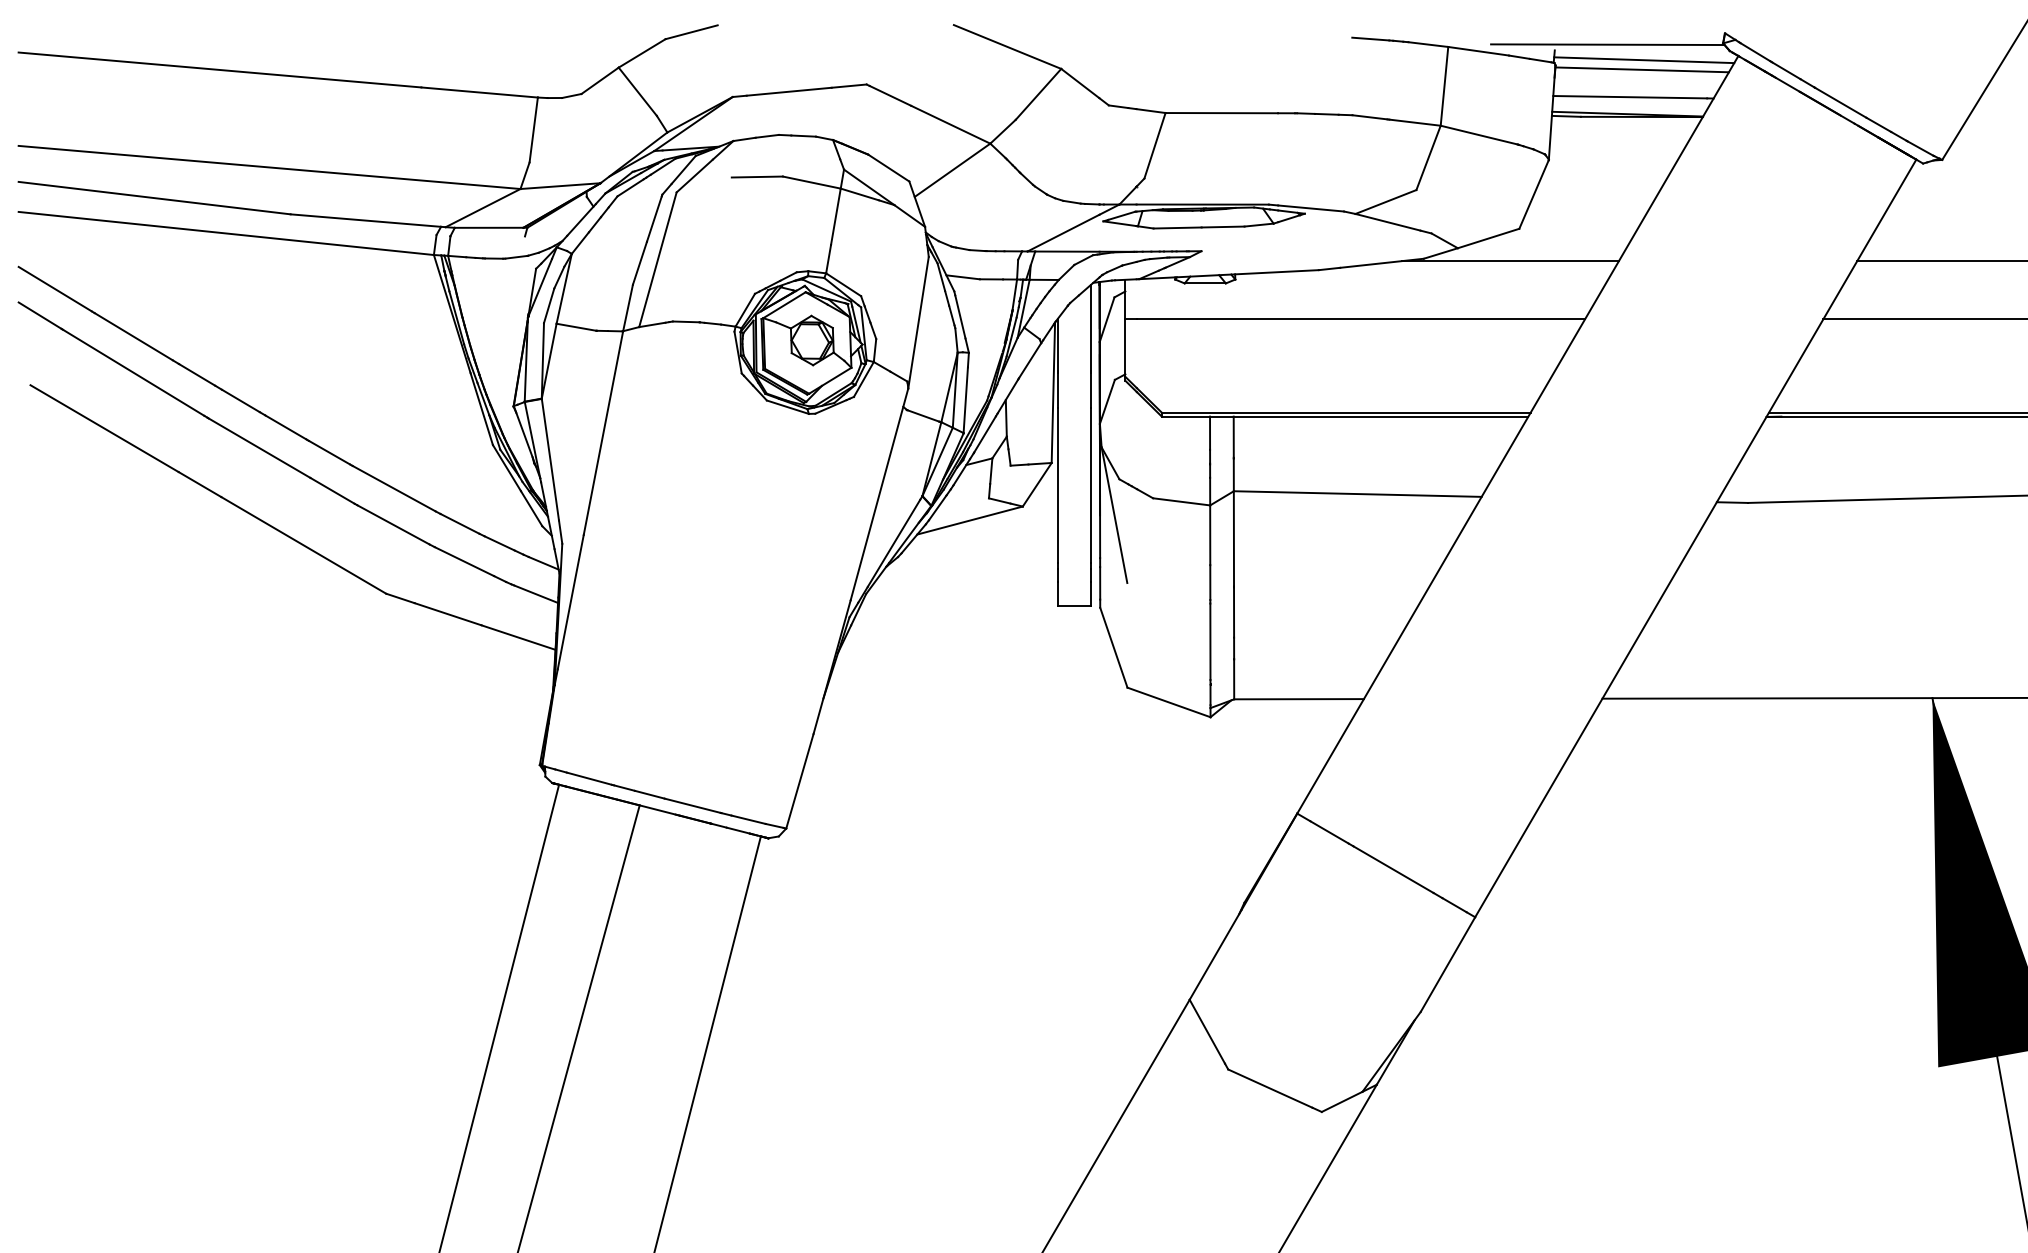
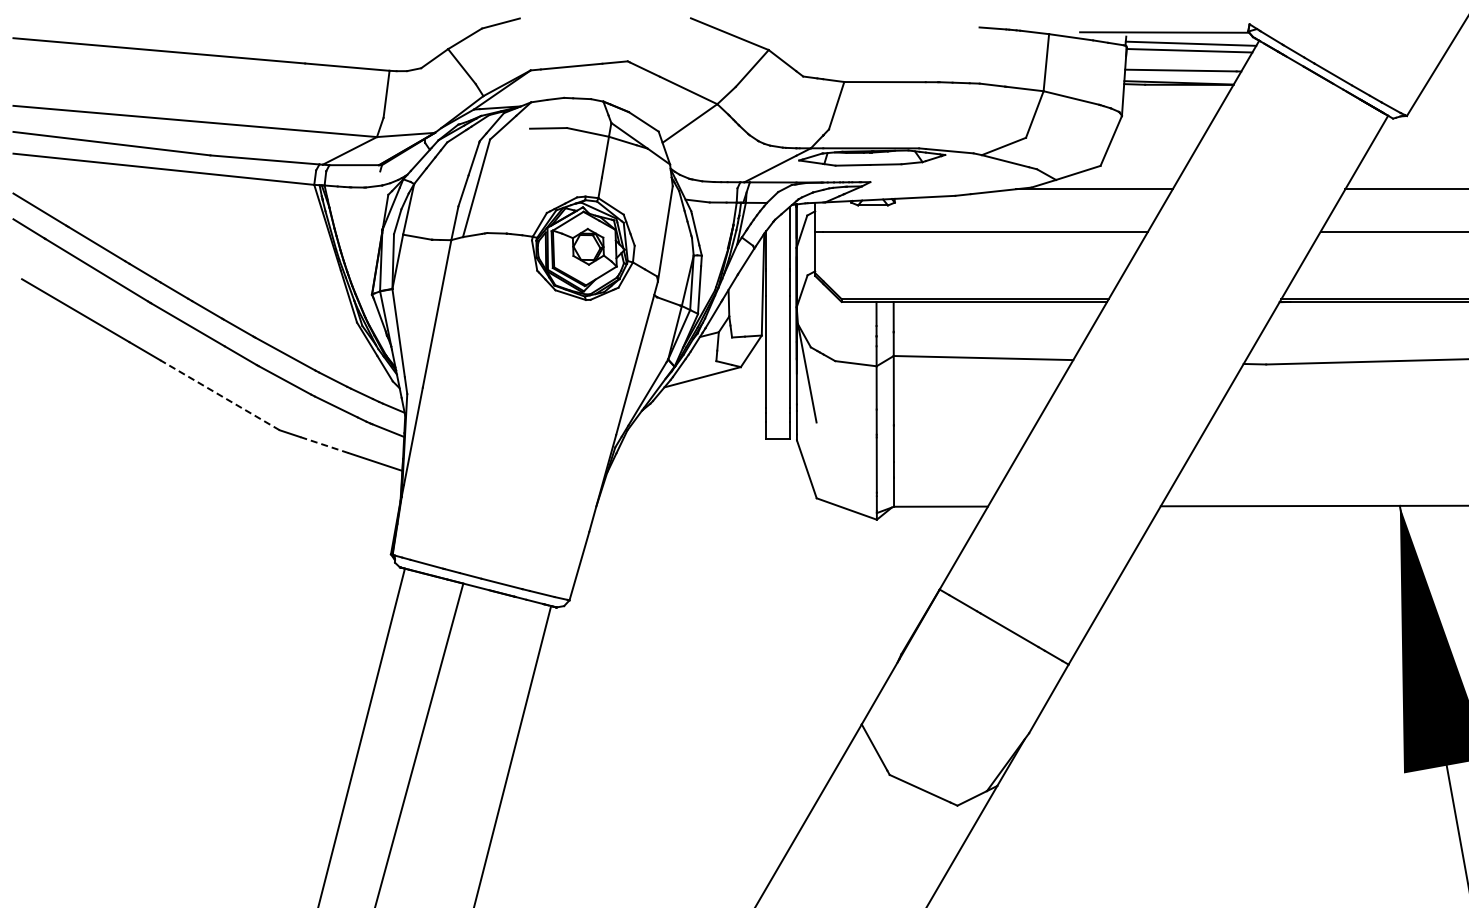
line: (303, 544) -> (219, 394), solid -> dashed
line: (448, 614) -> (324, 445), solid -> dashed

